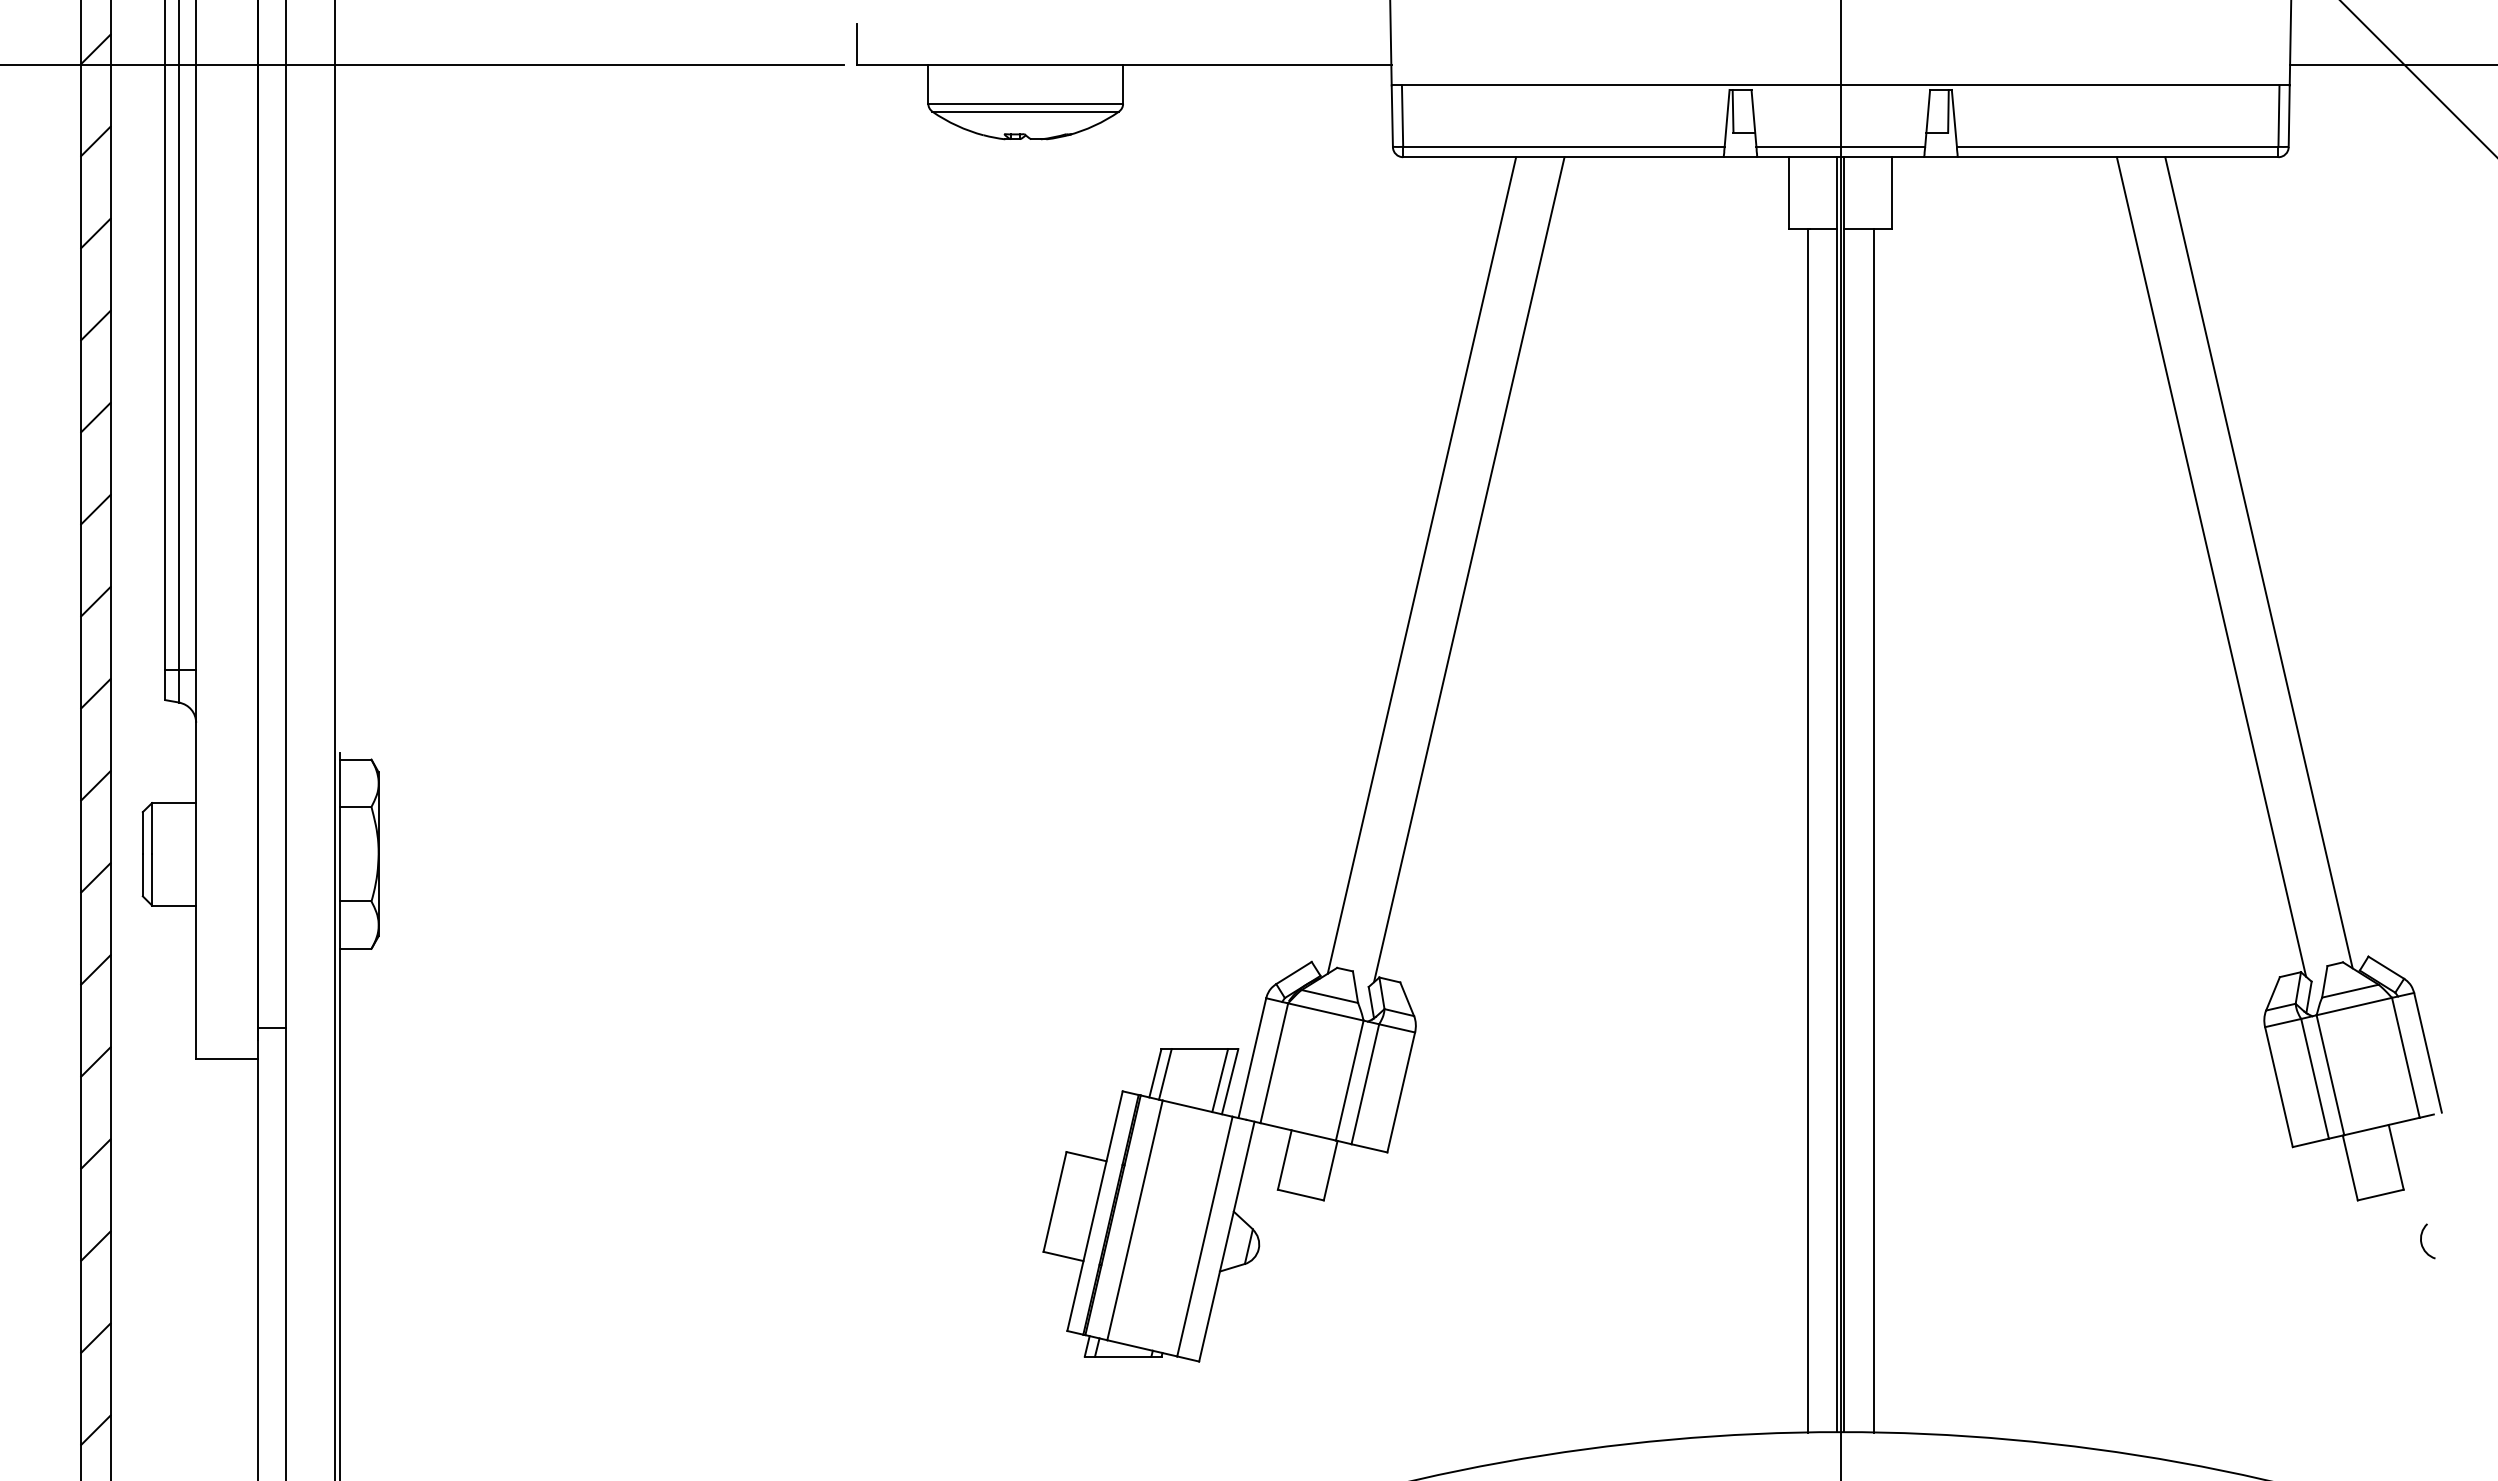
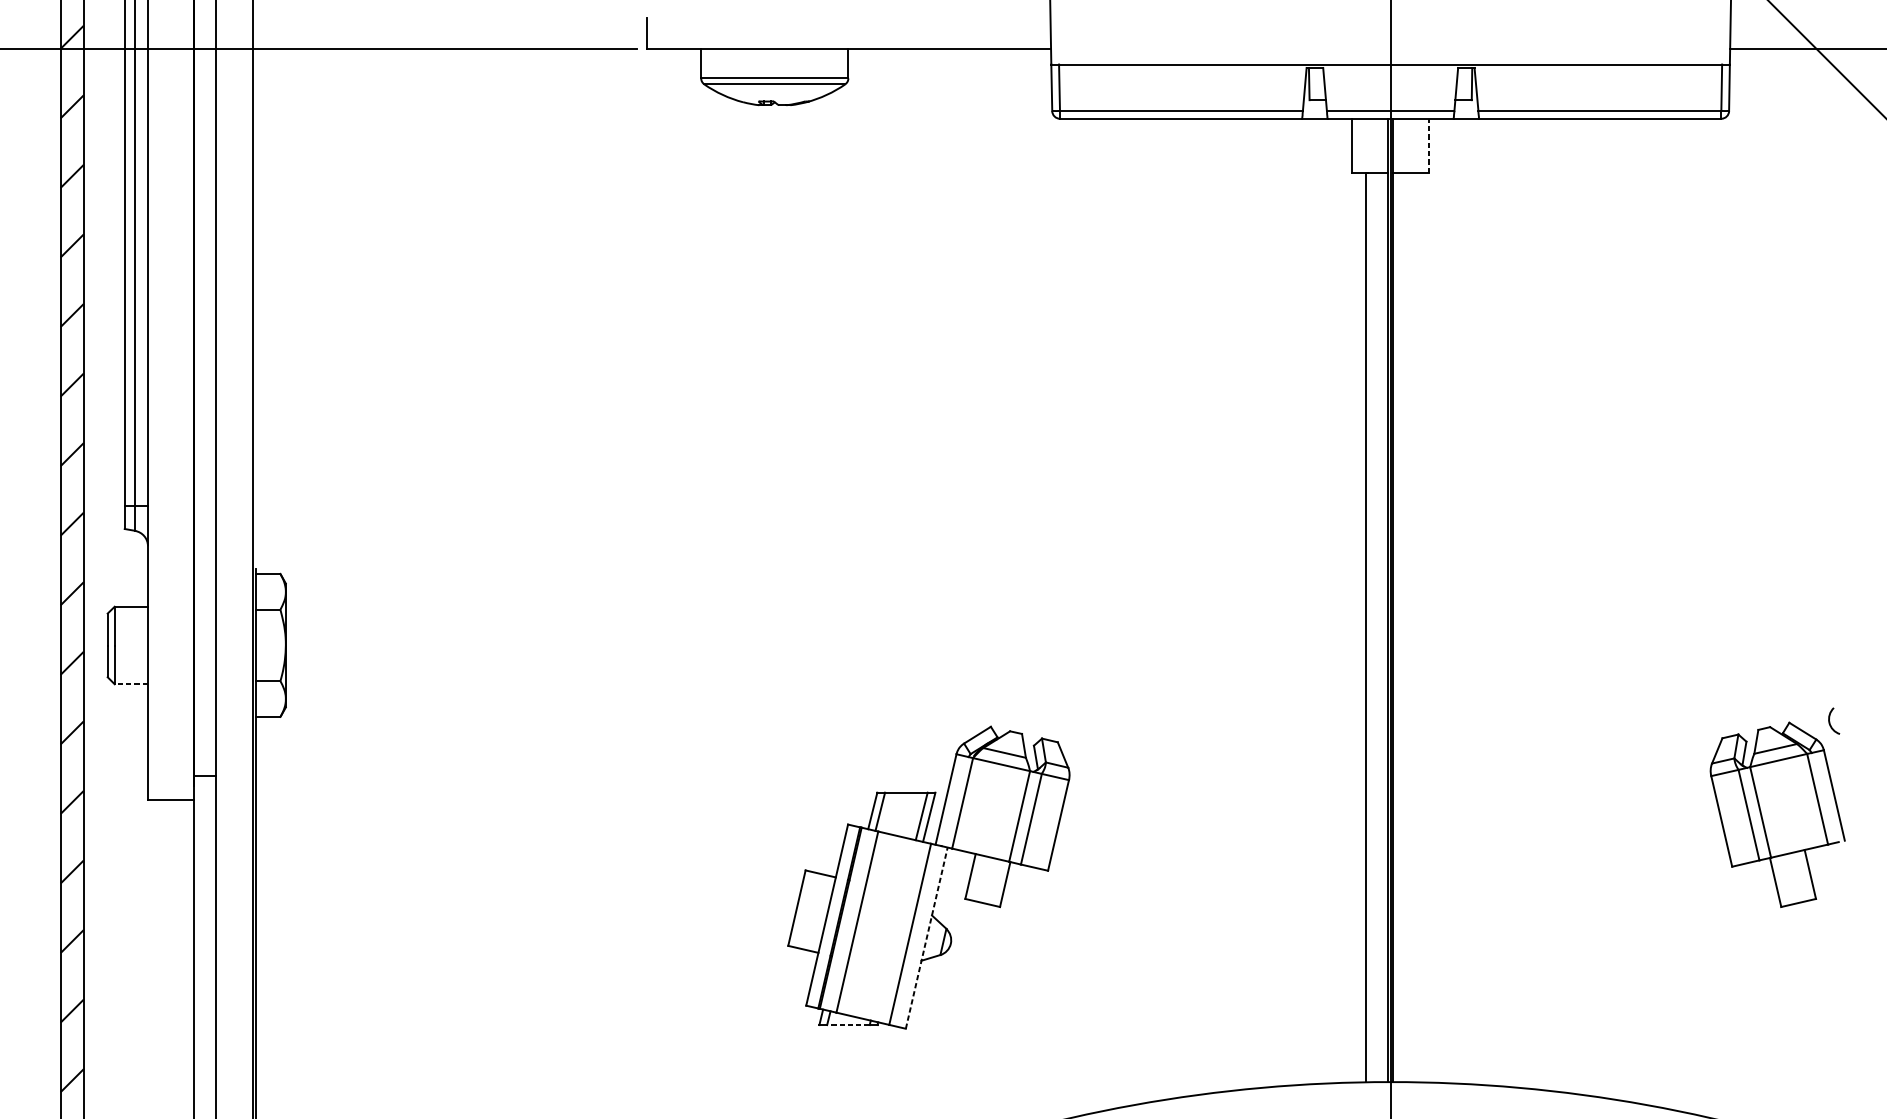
line: (1891, 193) -> (1428, 146), solid -> dashed
line: (2258, 562) -> (1706, 425), removed
line: (1421, 565) -> (1073, 427), removed
line: (2211, 566) -> (1670, 428), removed
line: (1469, 569) -> (1110, 430), removed
line: (1873, 830) -> (1415, 627), removed
line: (173, 905) -> (130, 684), solid -> dashed
line: (1226, 1241) -> (926, 938), solid -> dashed
arc: (2422, 1242) -> (1830, 721), moved
line: (1122, 1356) -> (847, 1024), solid -> dashed

